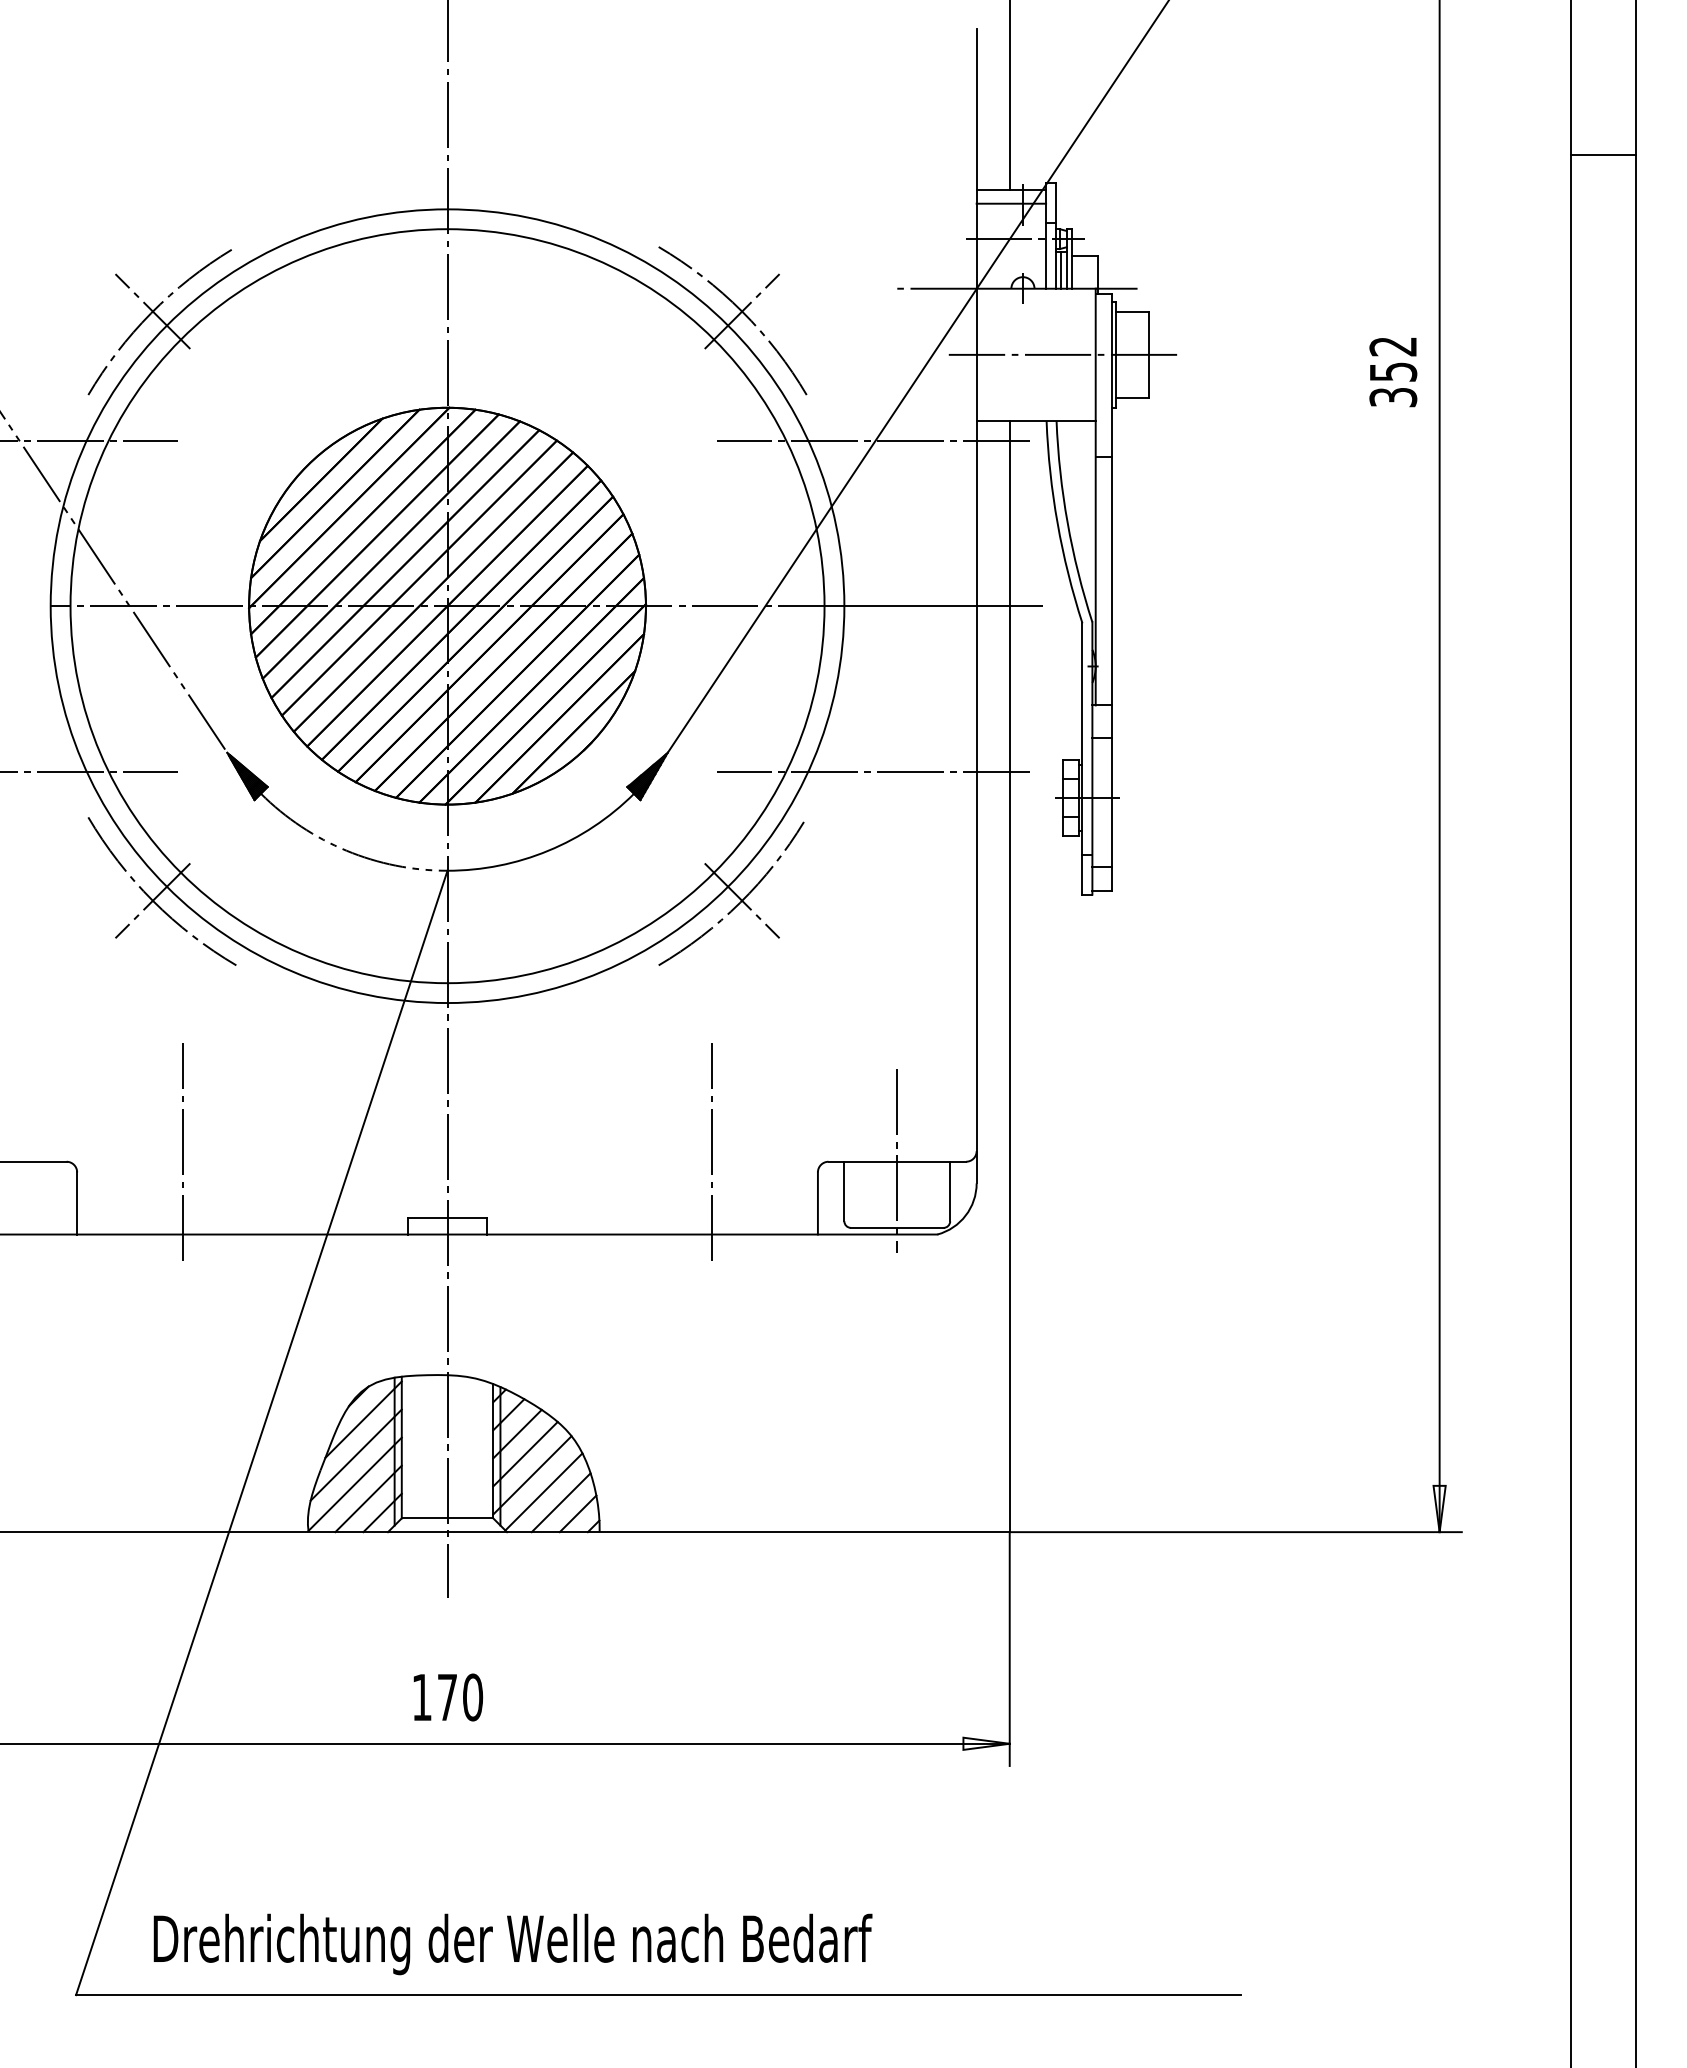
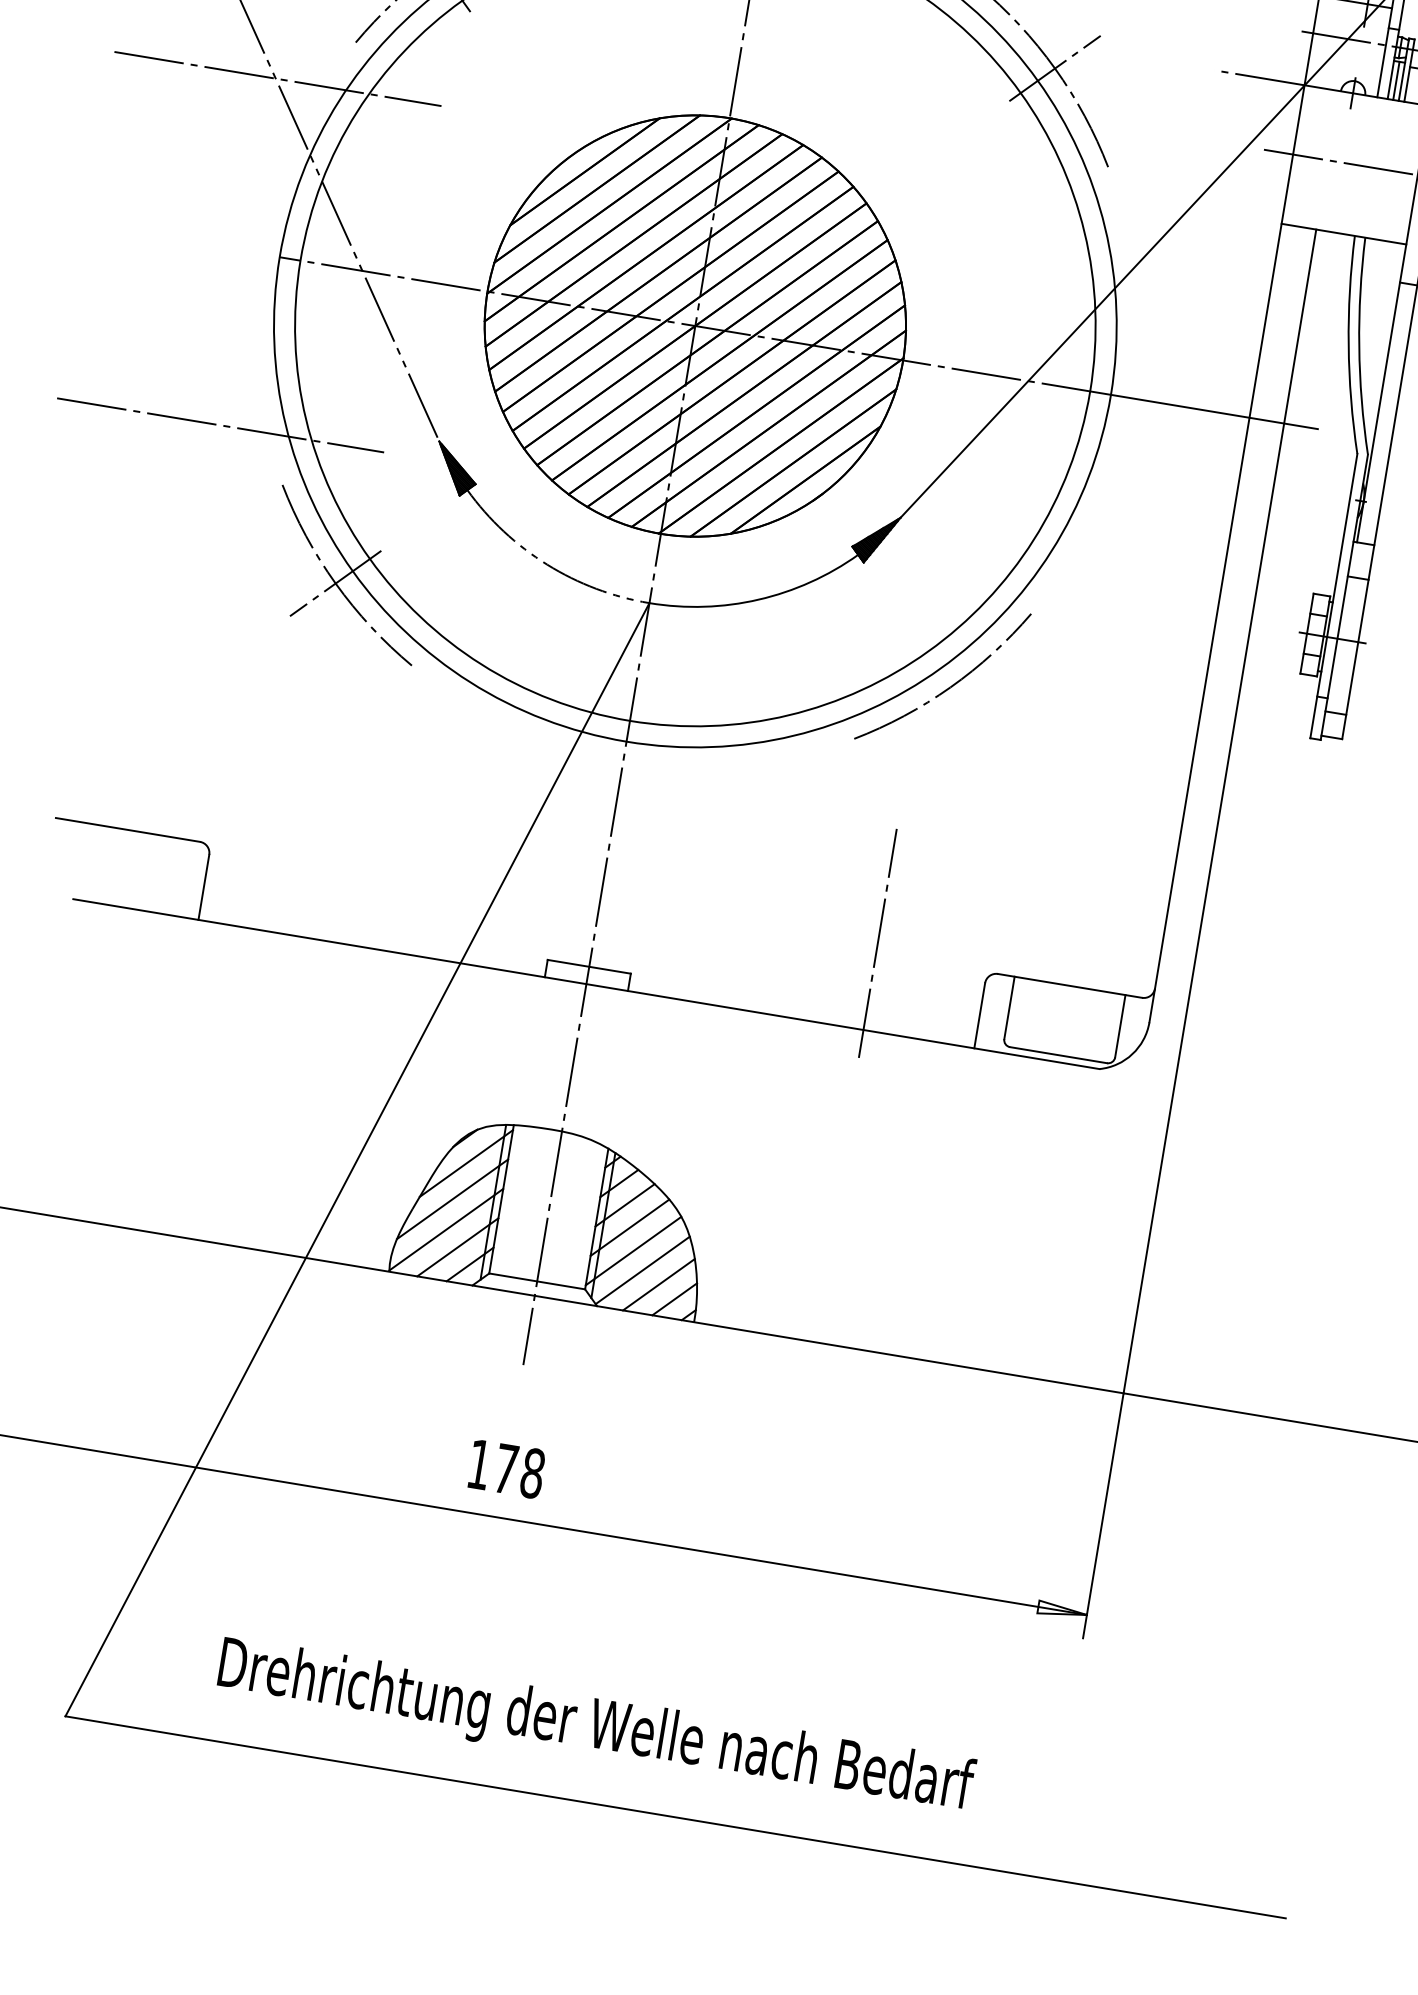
line: (873, 440) -> (1170, 226), removed
line: (873, 771) -> (1112, 573), removed
line: (741, 900) -> (952, 685), removed
line: (182, 1151) -> (323, 851), removed
line: (897, 1161) -> (1070, 985), removed
text: (473, 1697) -> (533, 1473), 170 -> 178
text: (512, 1944) -> (595, 1729), moved

